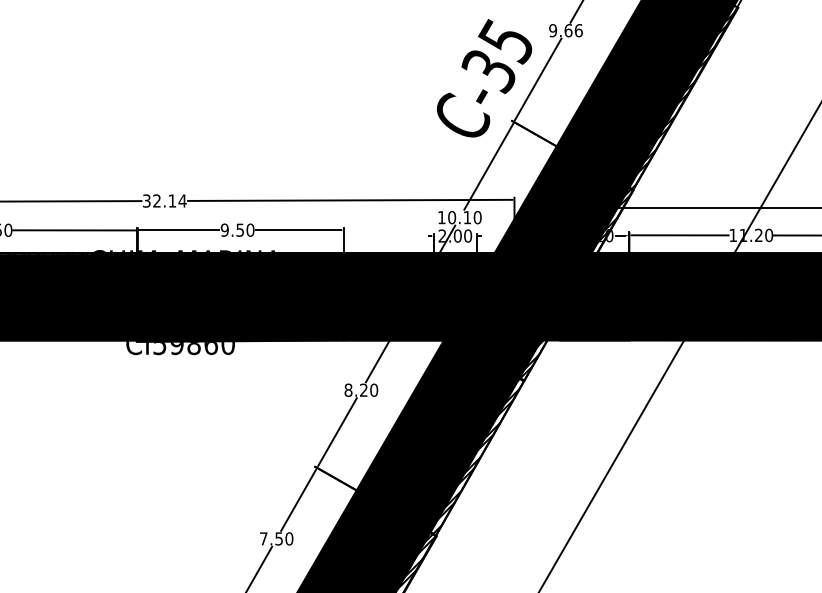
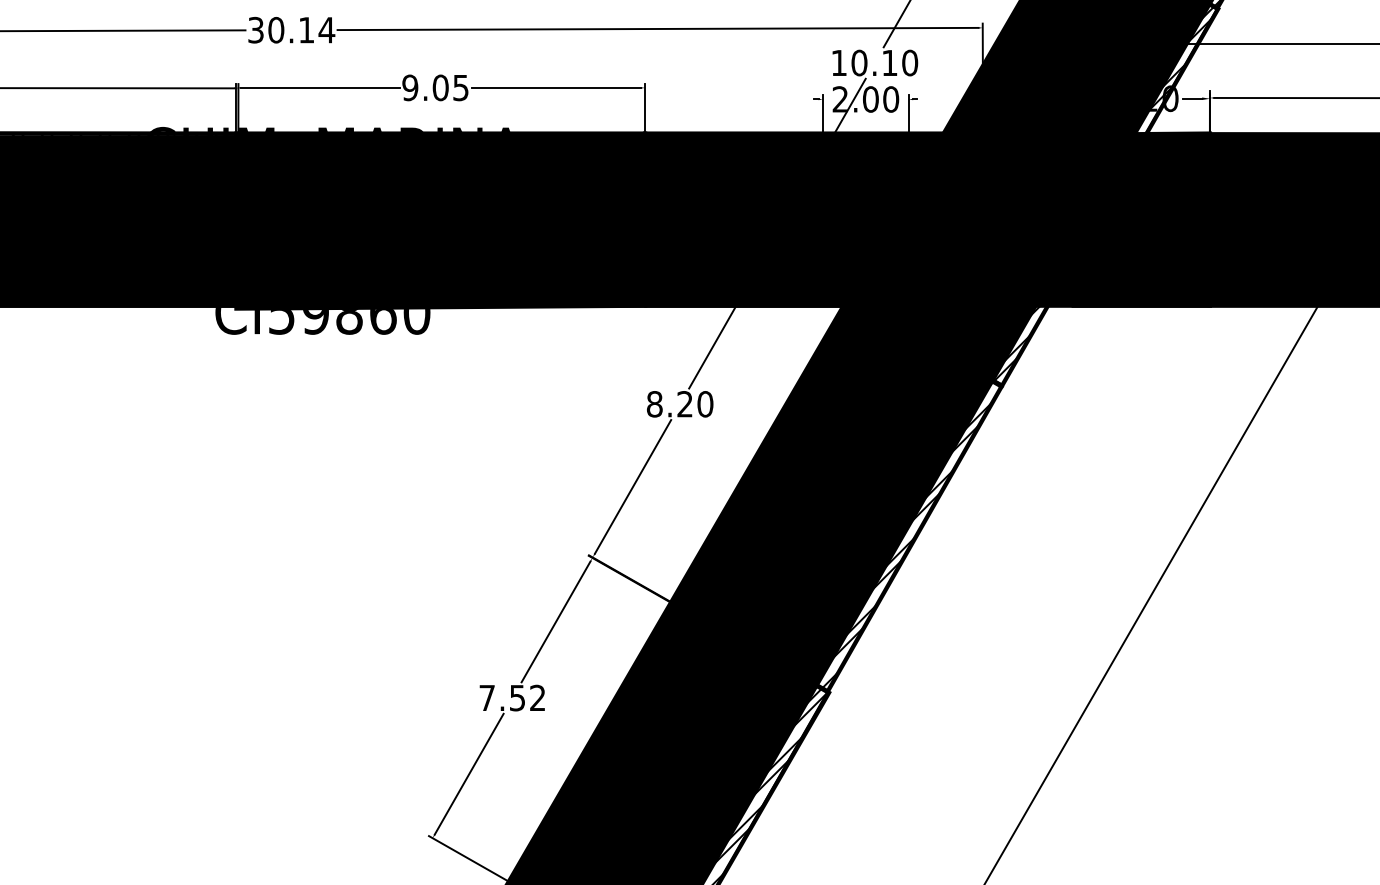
text: (157, 200) -> (277, 29), 32.14 -> 30.14
text: (245, 229) -> (451, 86), 9.50 -> 9.05
text: (289, 538) -> (538, 697), 7.50 -> 7.52

